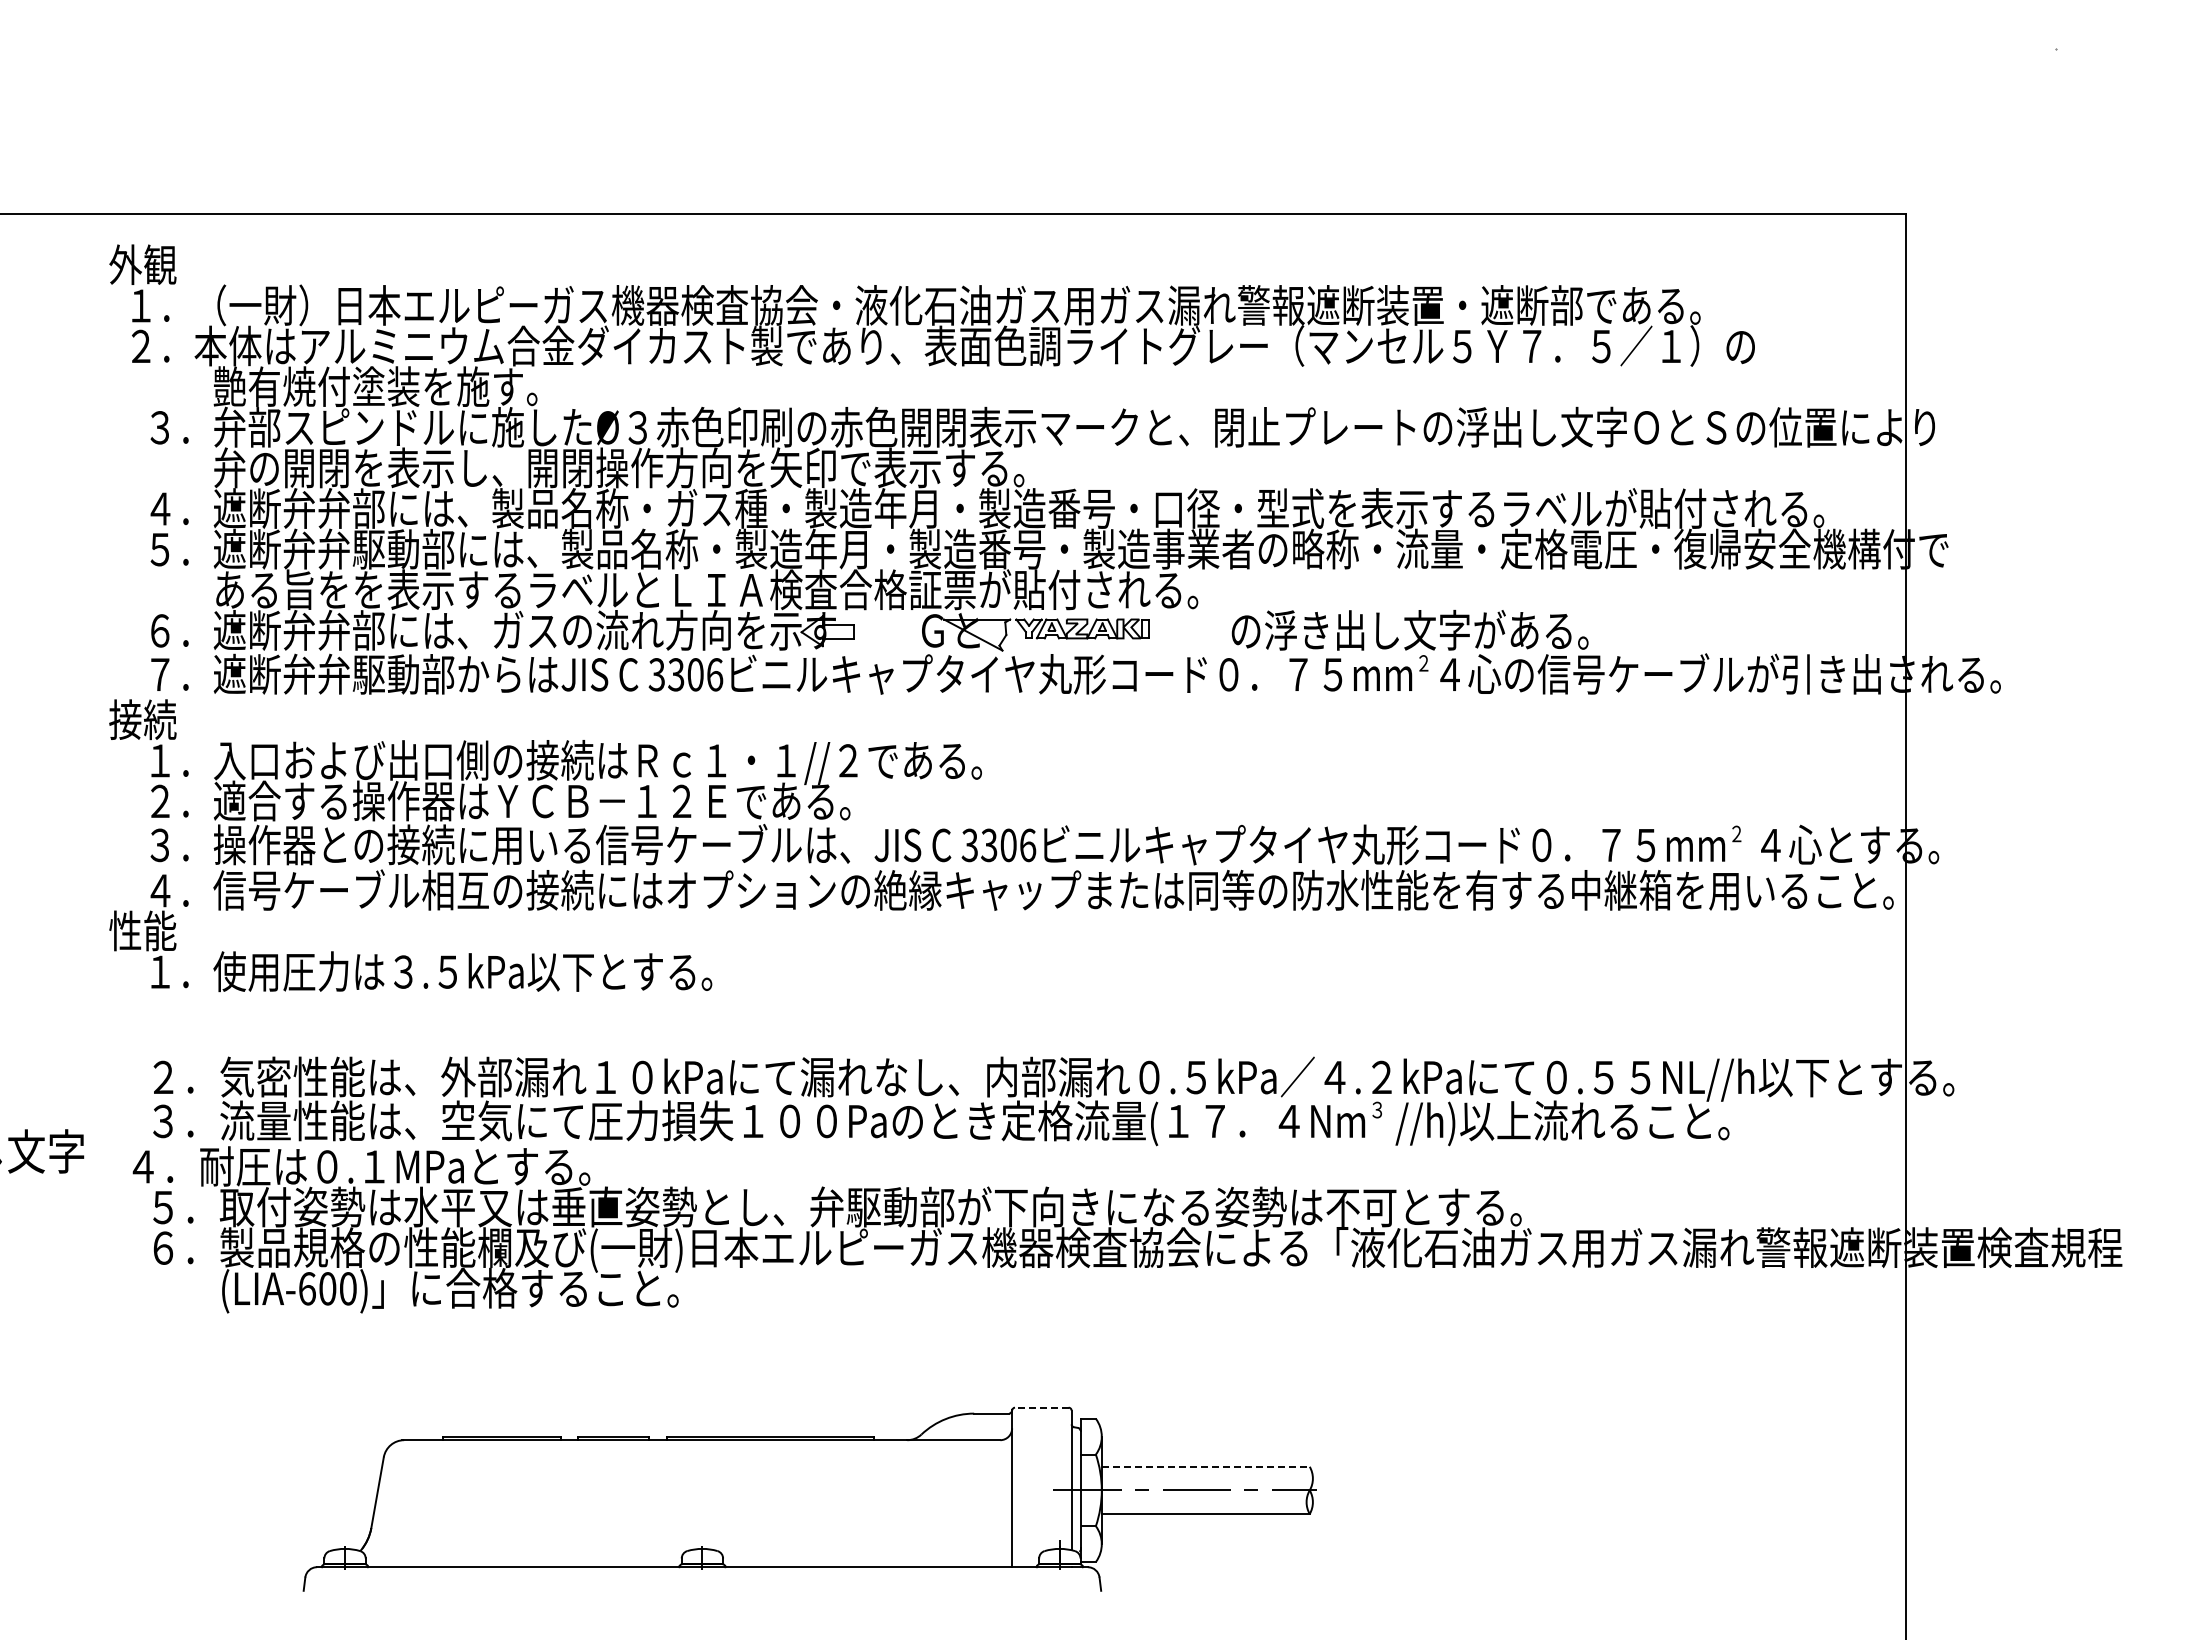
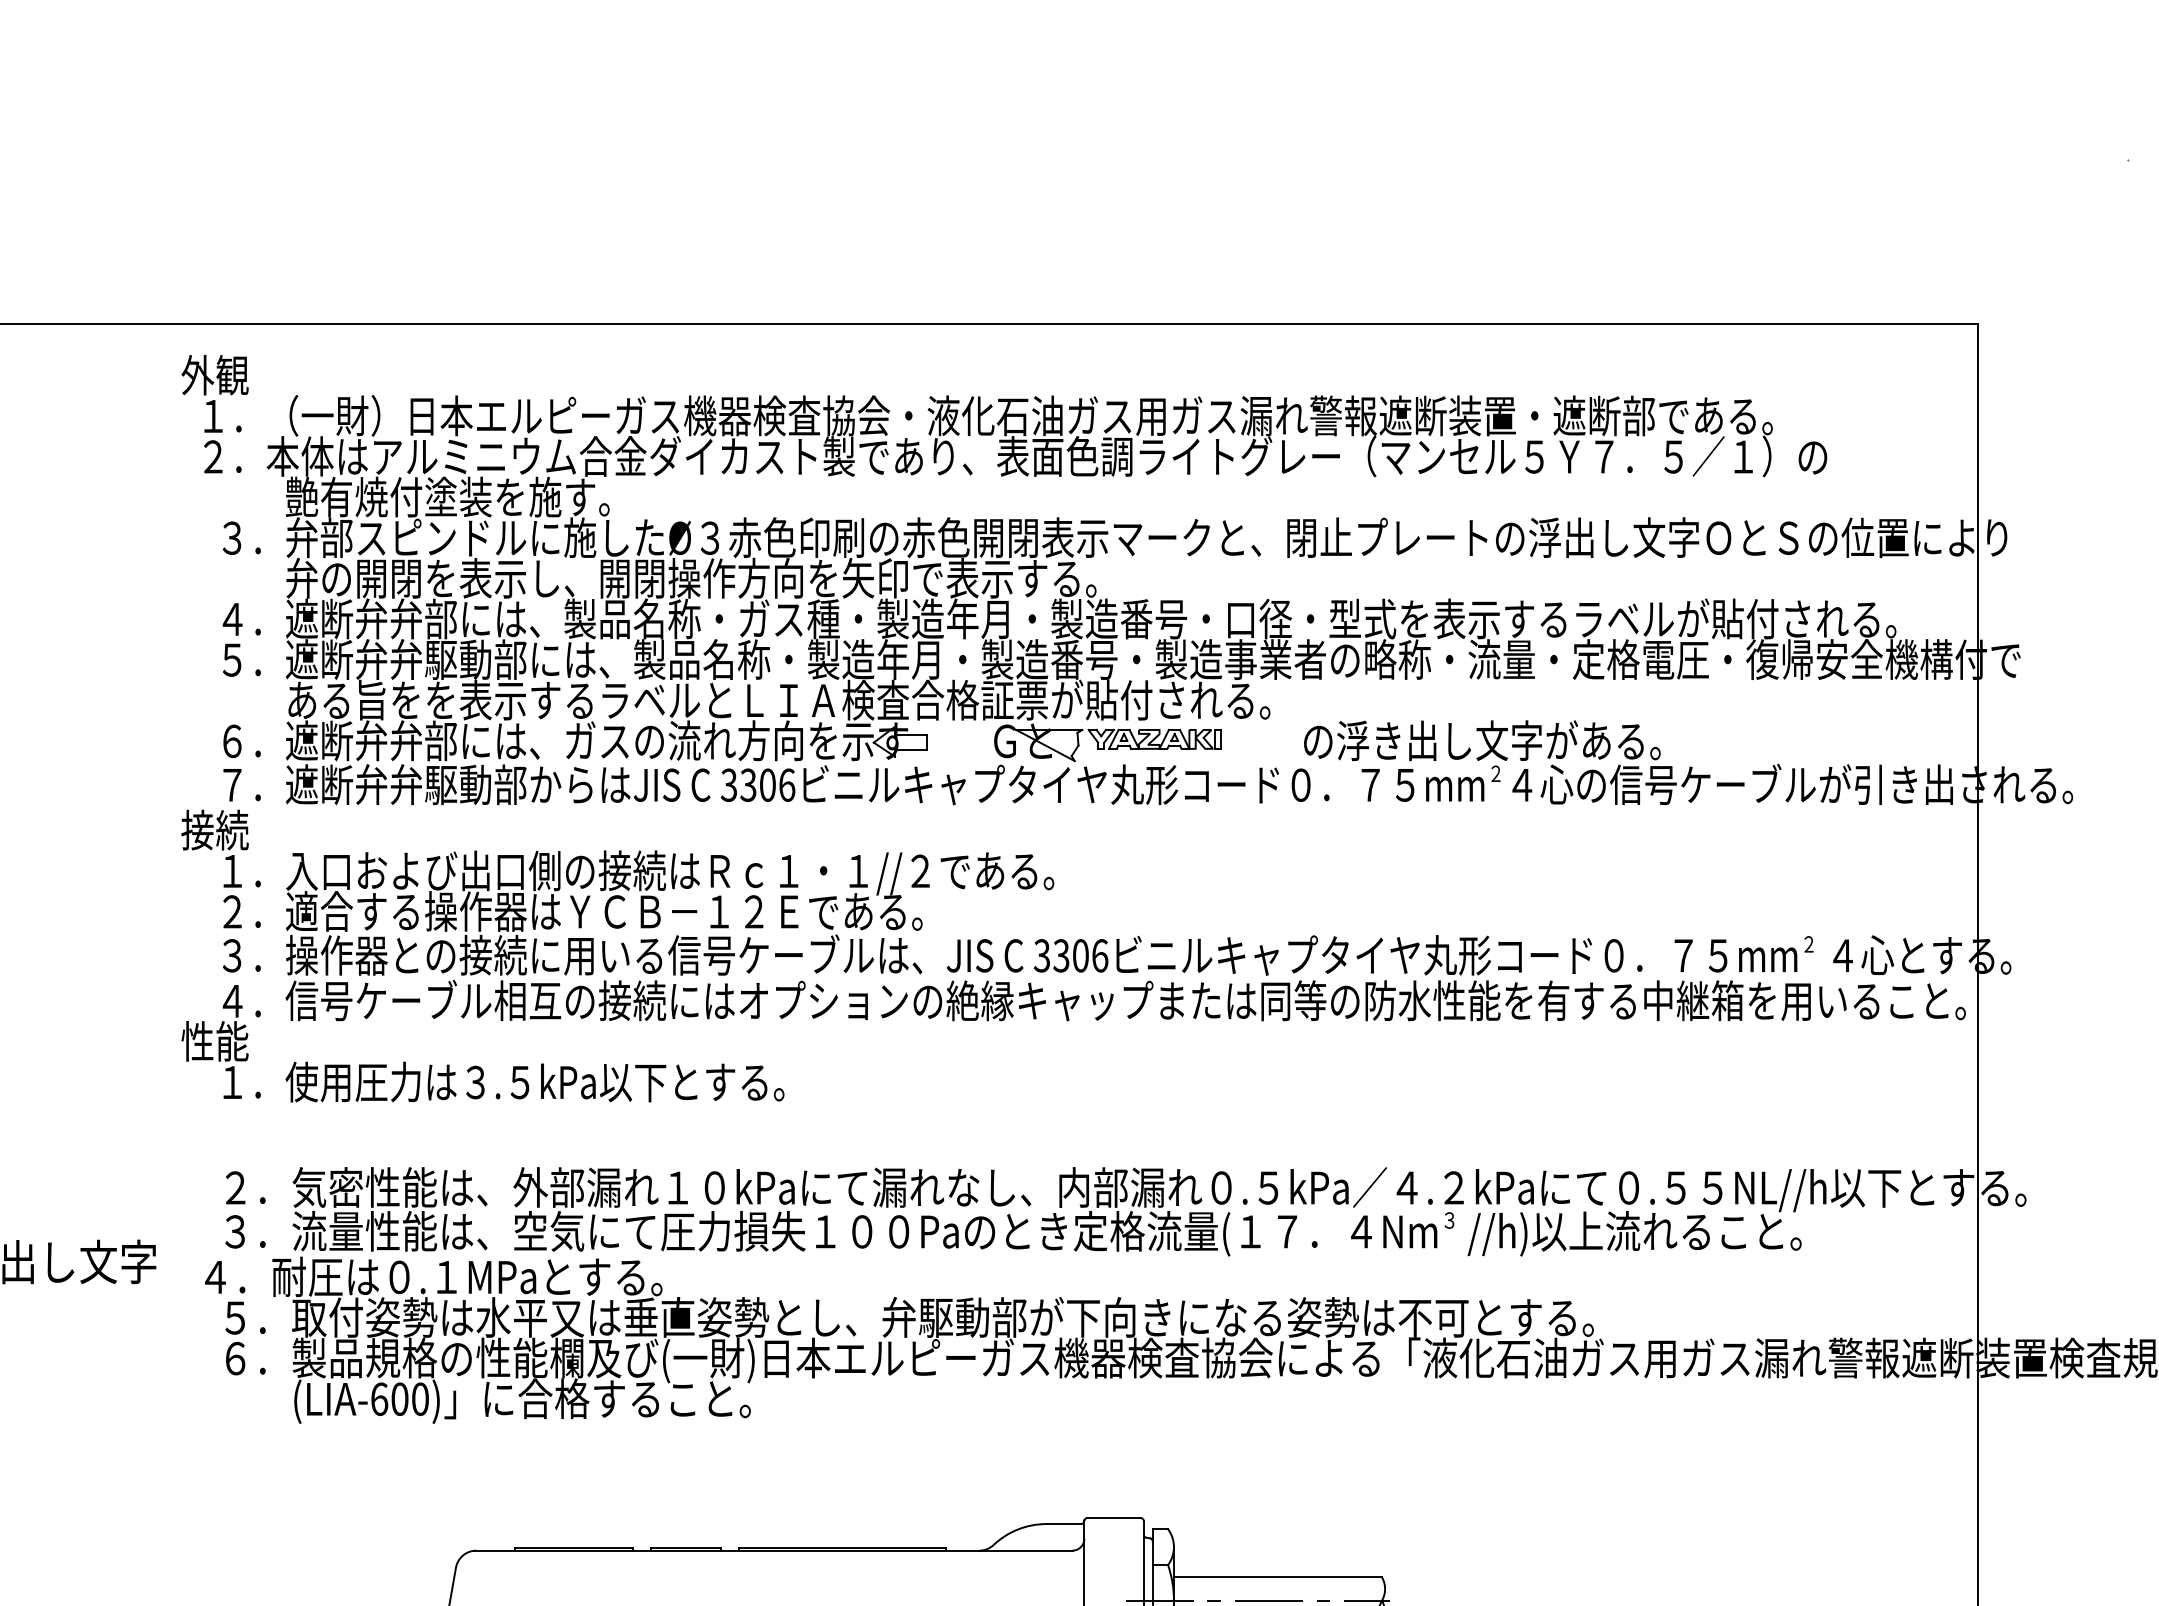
line: (1041, 1407) -> (1113, 1517), dashed -> solid
line: (1205, 1466) -> (1277, 1576), dashed -> solid

